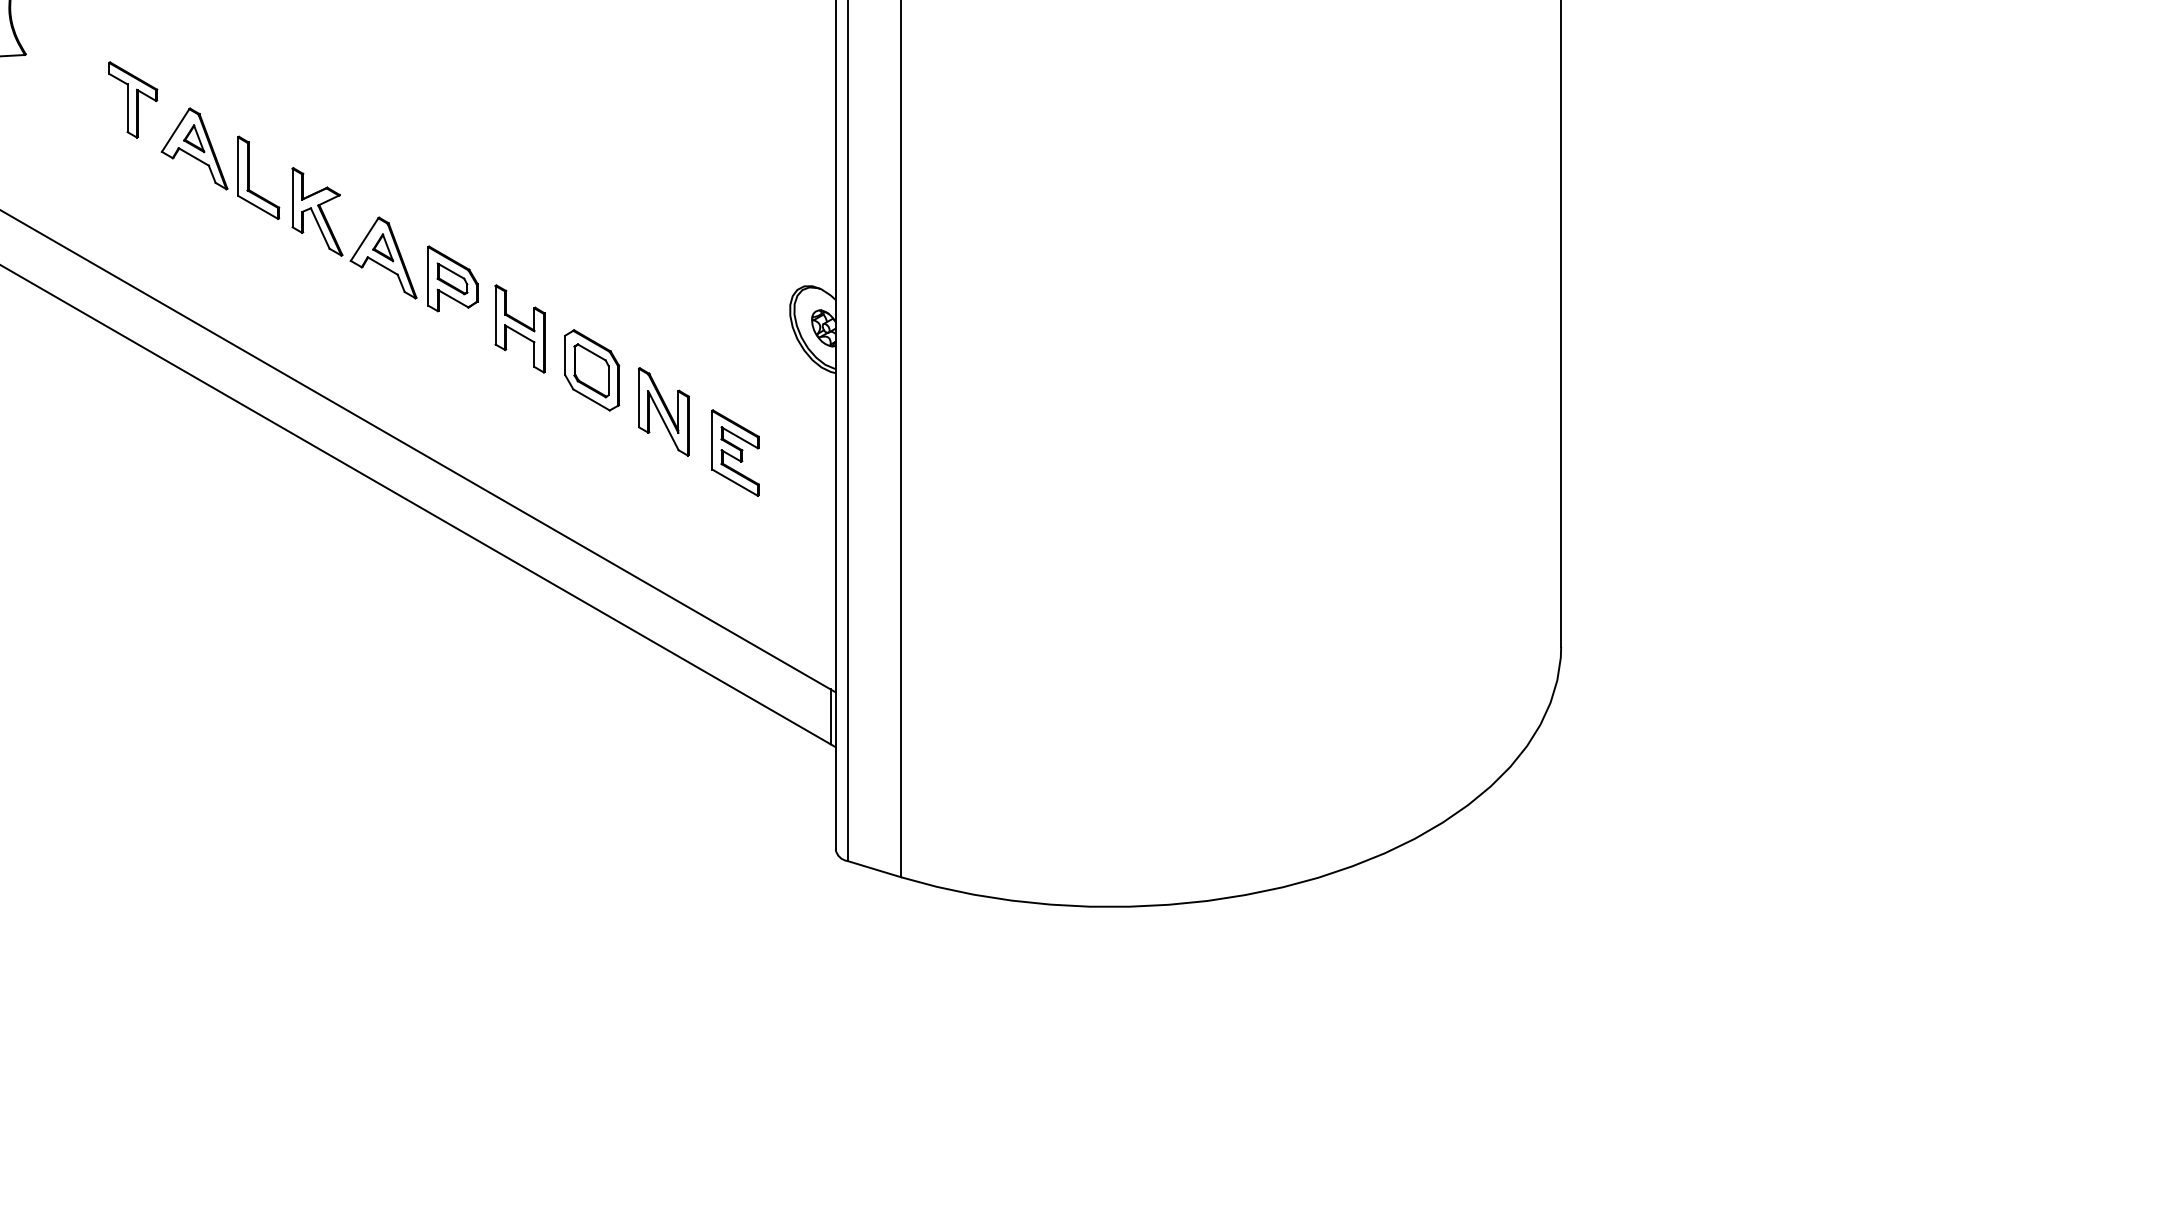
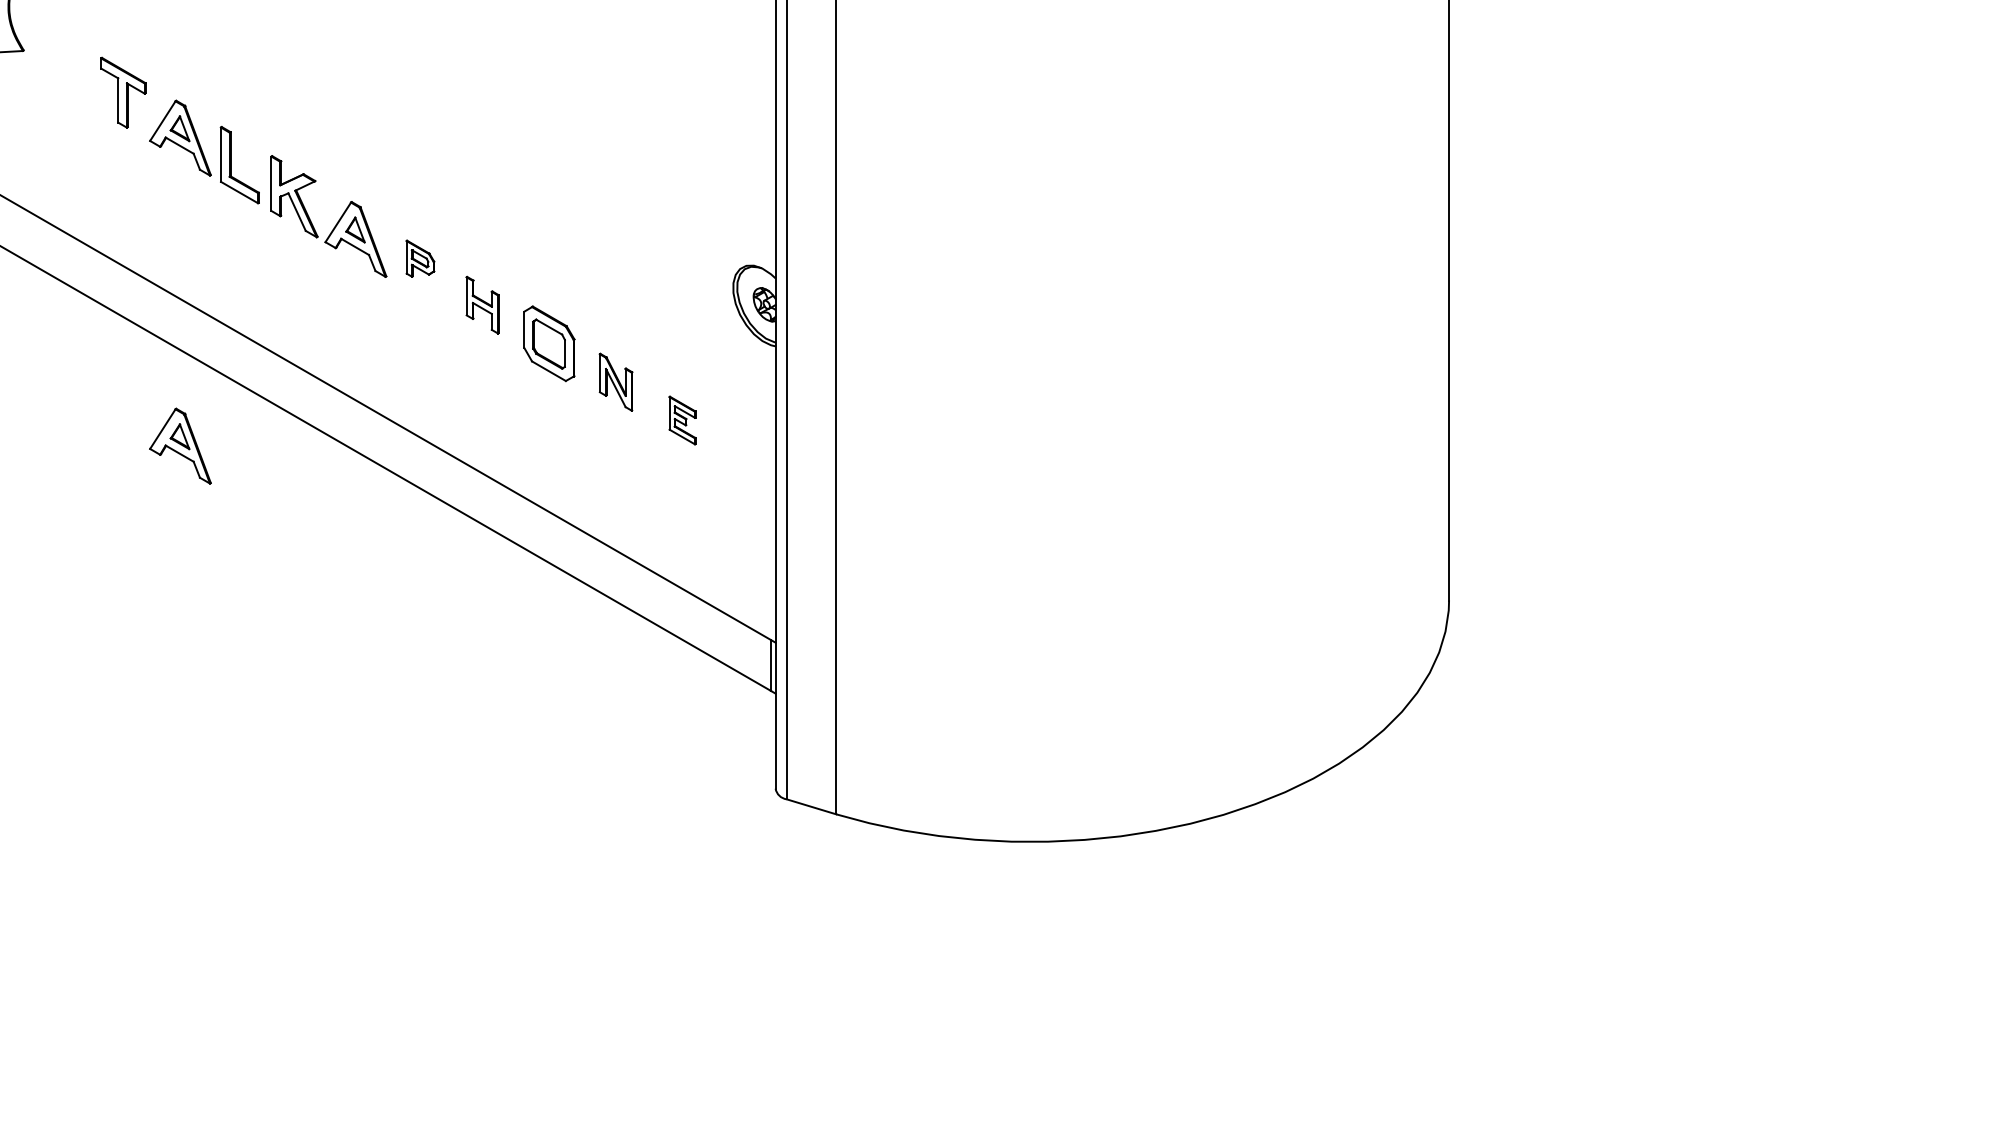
part: (453, 278) -> (420, 258), size x0.6
part: (519, 328) -> (482, 304), size x0.7
part: (663, 410) -> (615, 381), size x0.7
part: (735, 452) -> (682, 420), size x0.6
part: (194, 479) -> (180, 445), added

